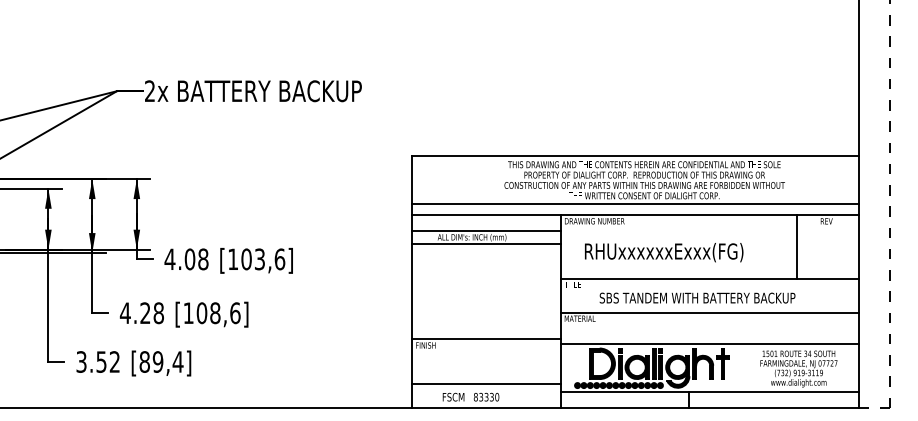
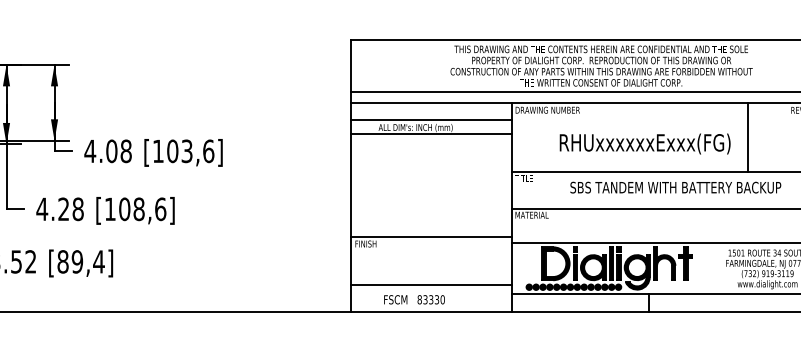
line: (796, 246) -> (747, 137), moved
text: (664, 252) -> (645, 143), moved
text: (697, 297) -> (675, 186), moved

